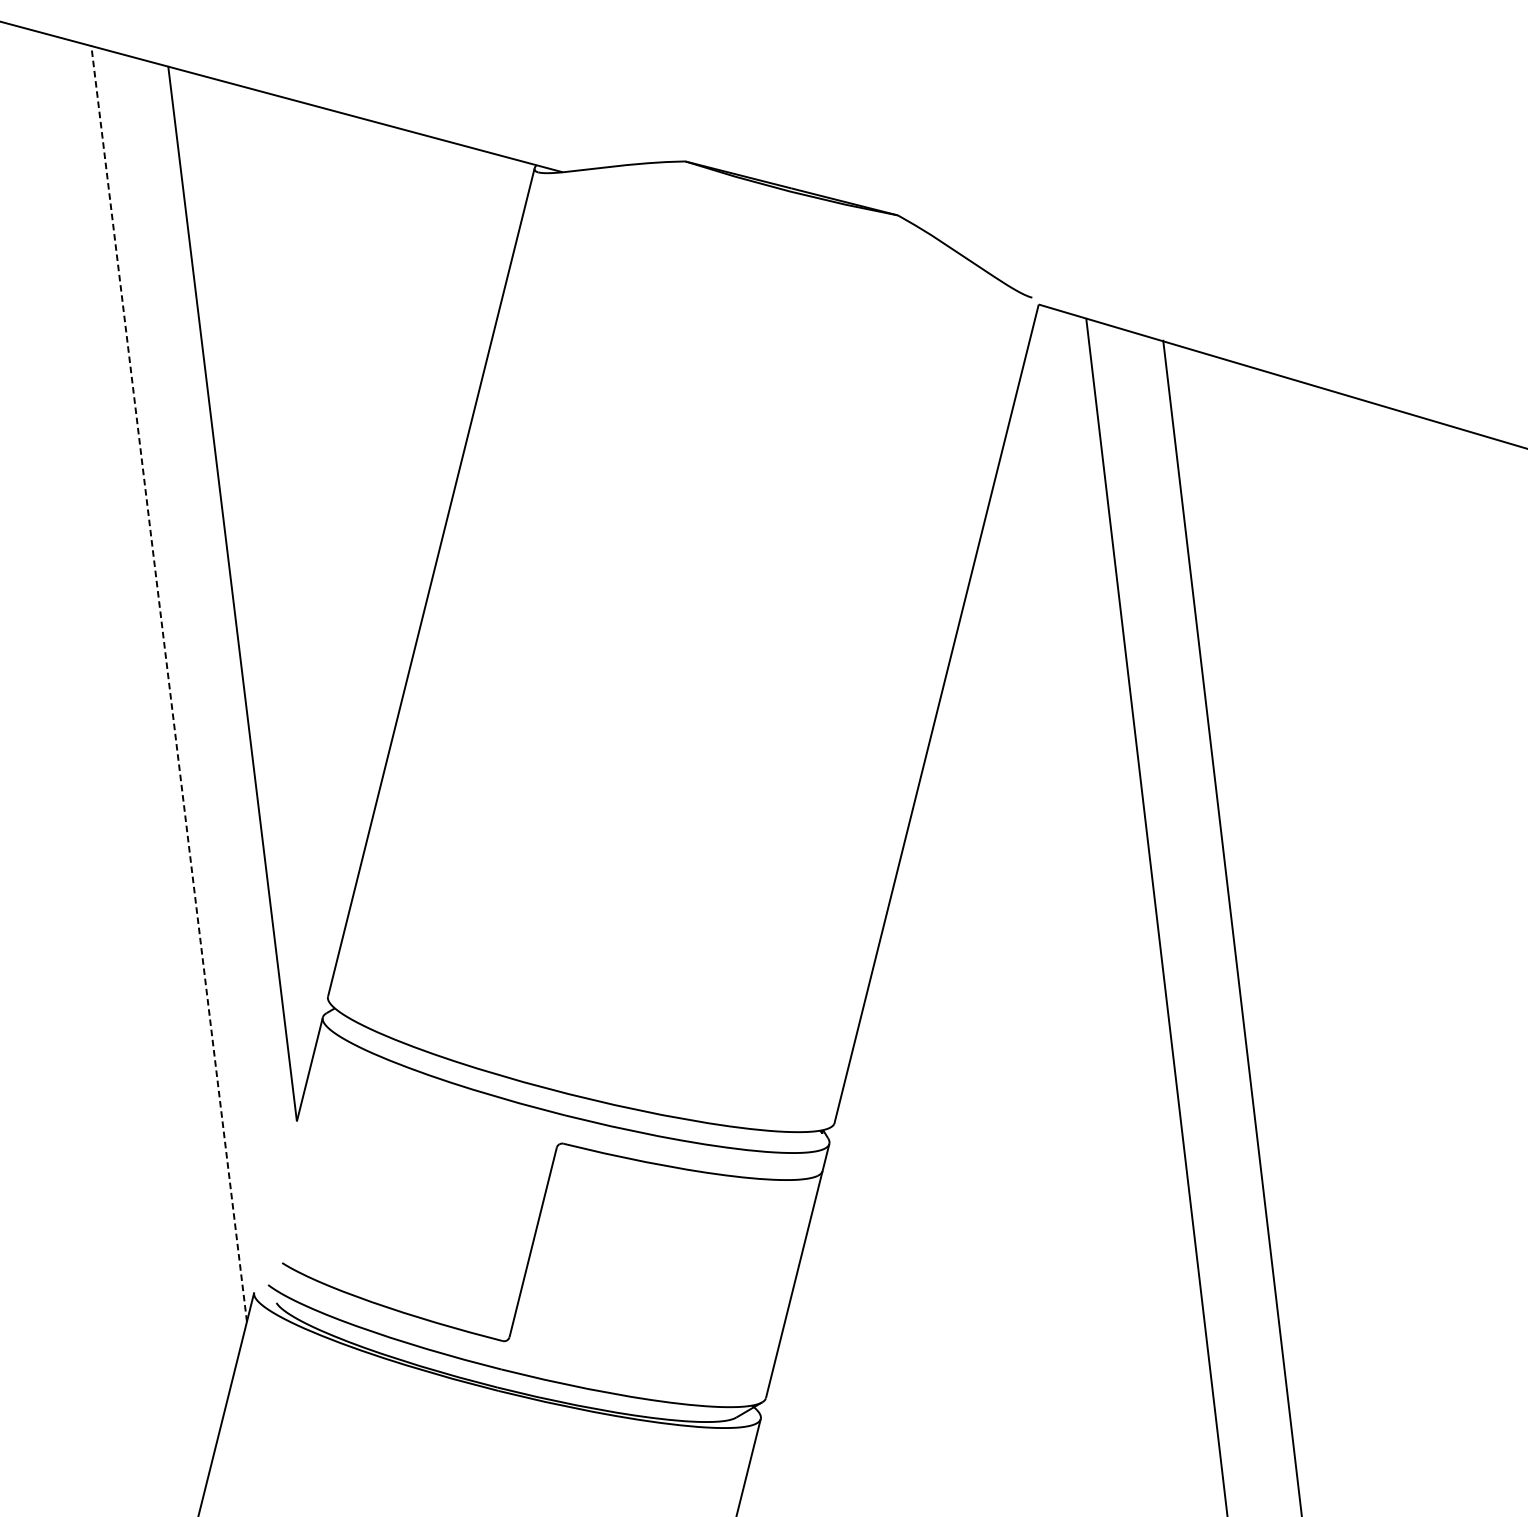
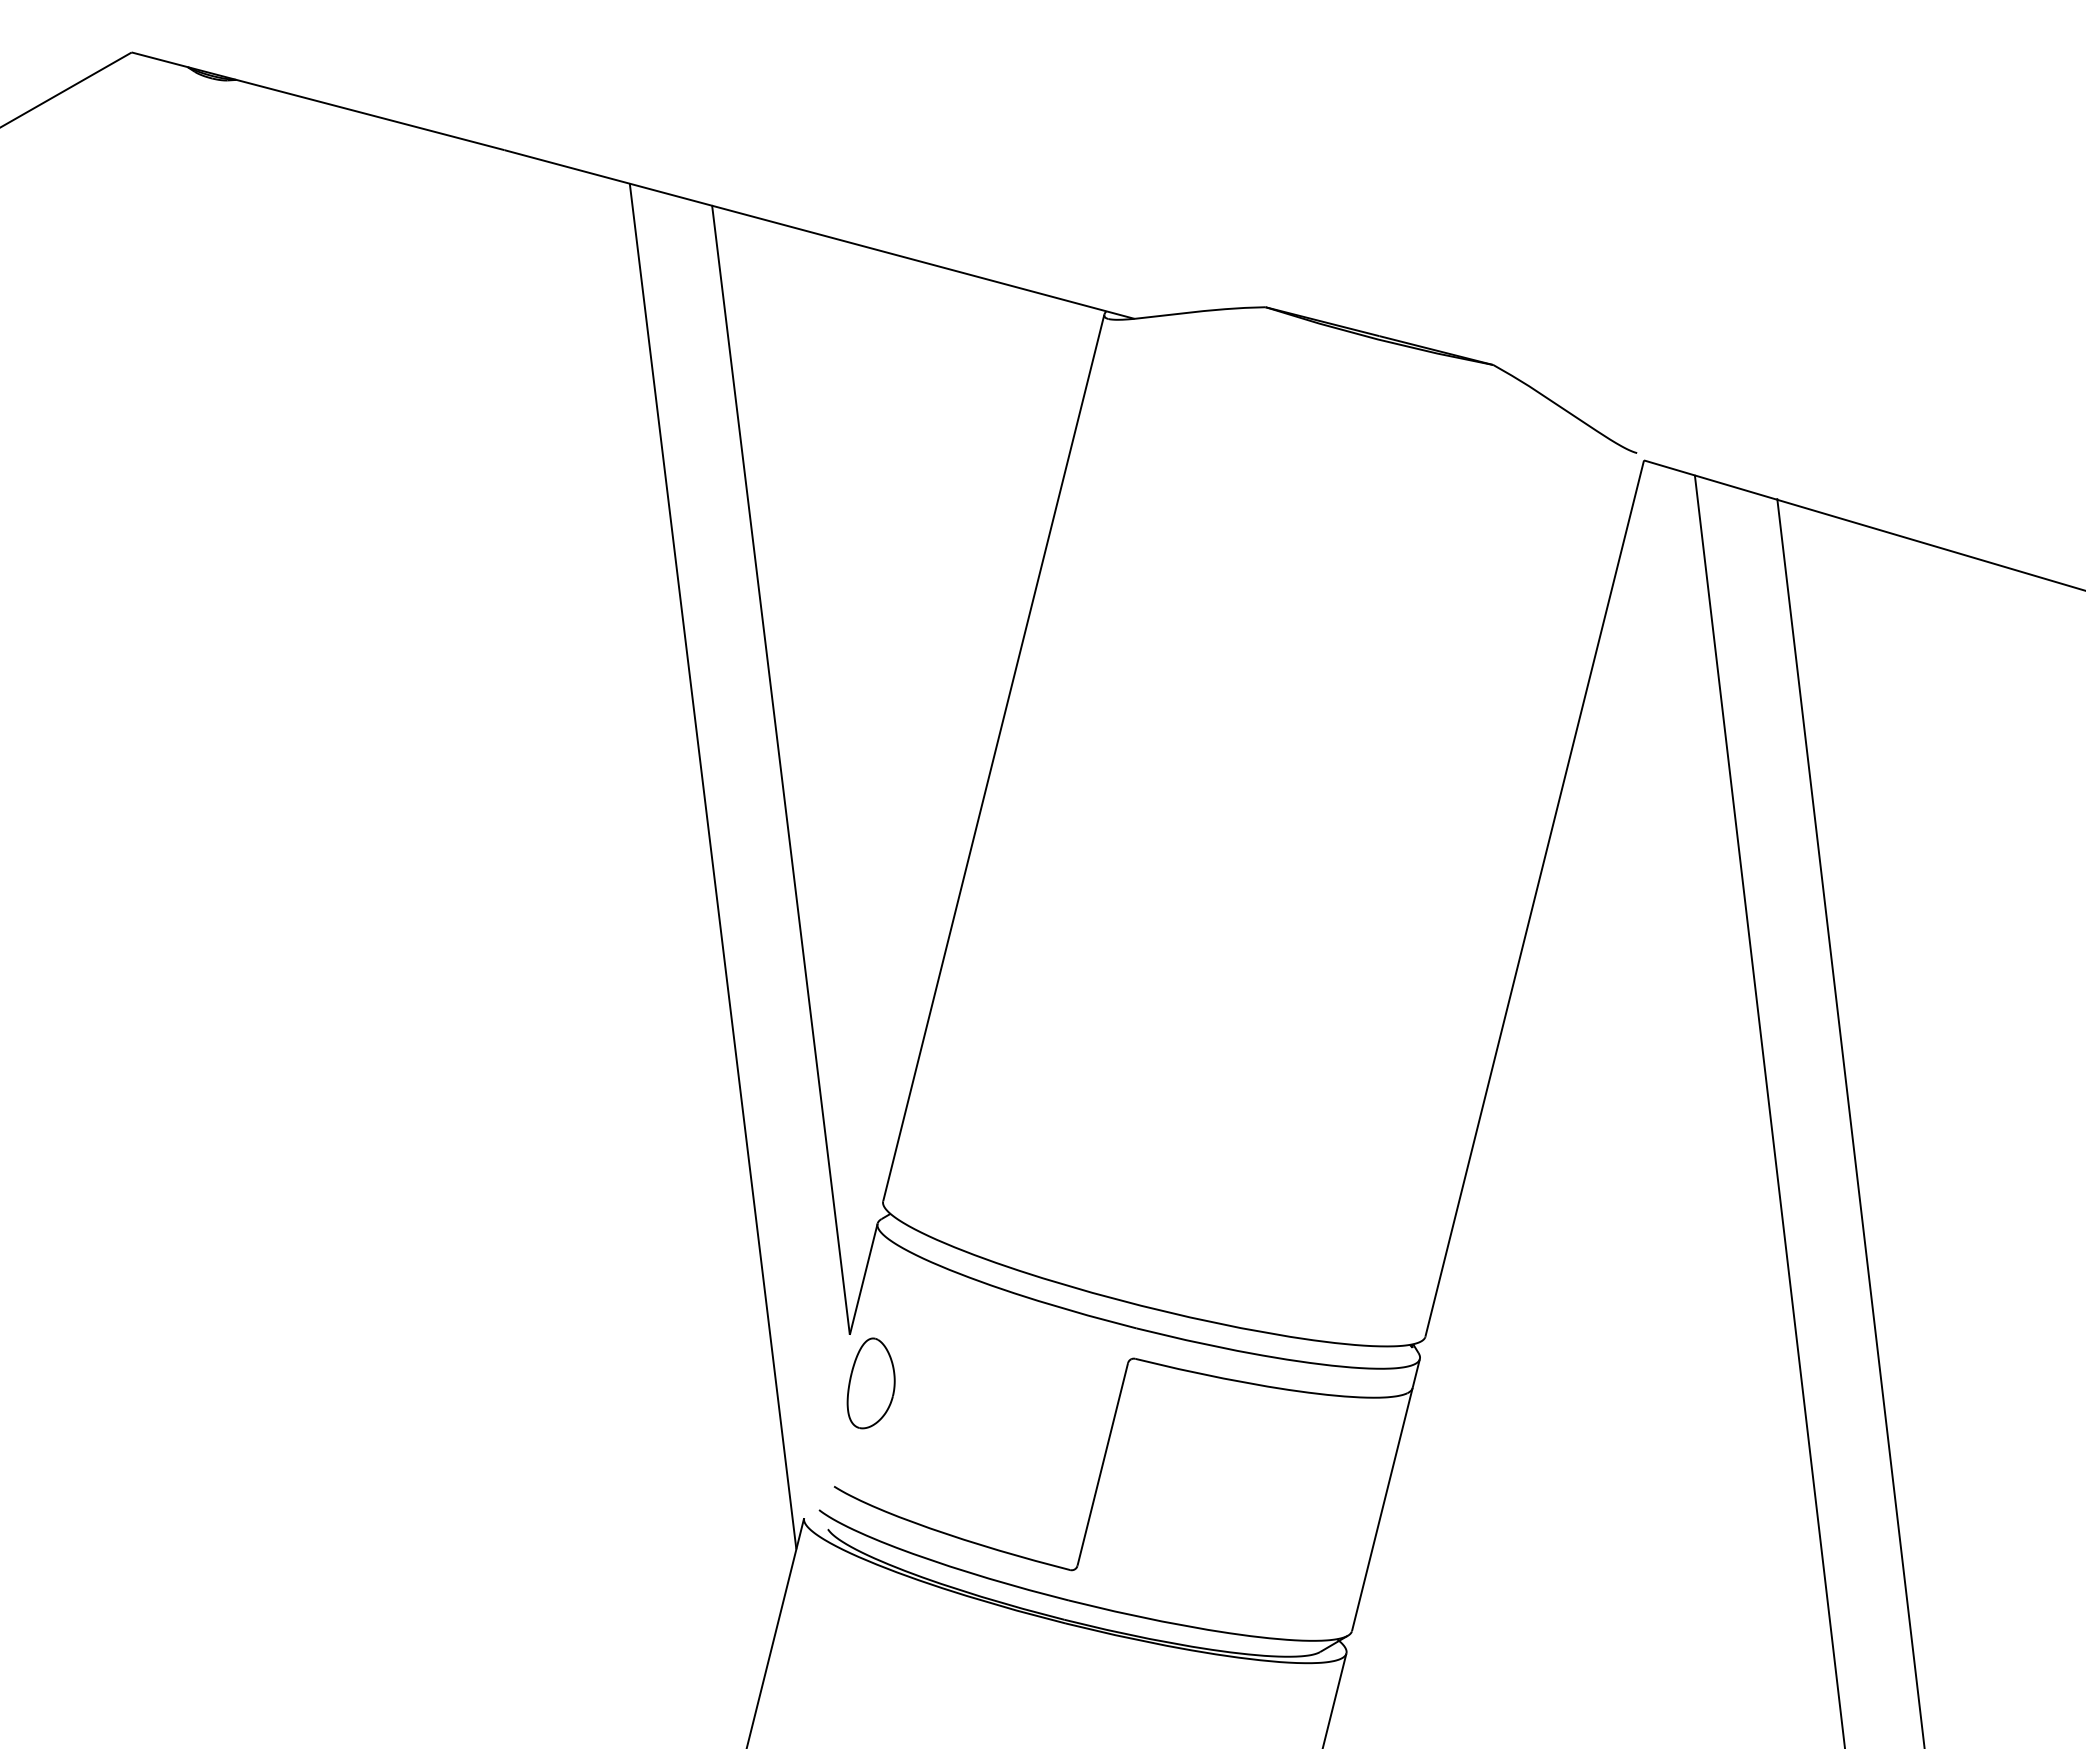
line: (169, 682) -> (713, 865), dashed -> solid
part: (316, 1166) -> (870, 1383), added

